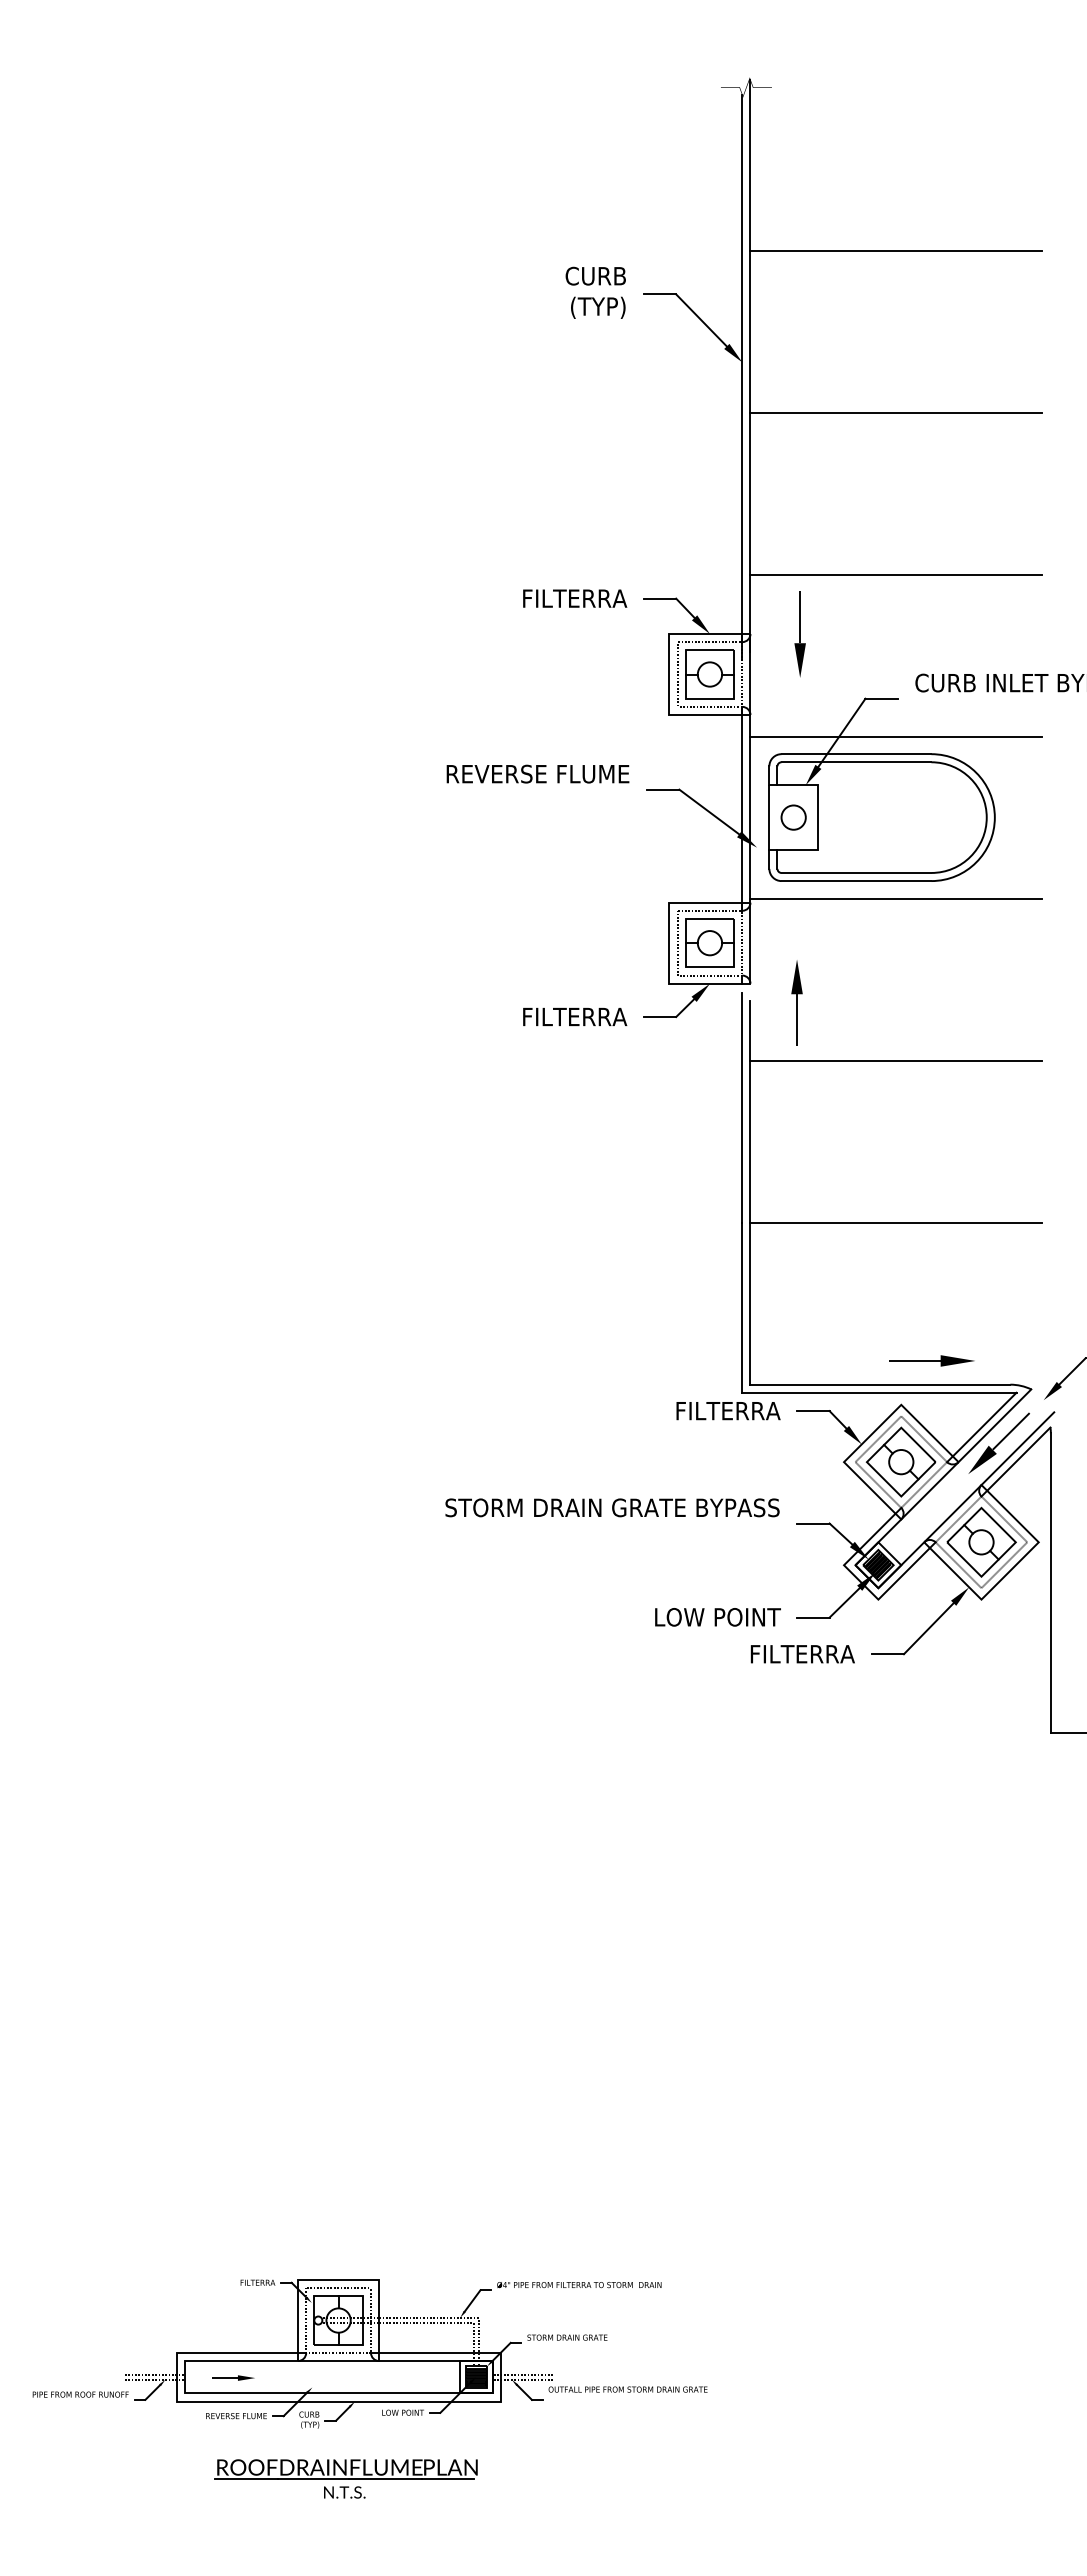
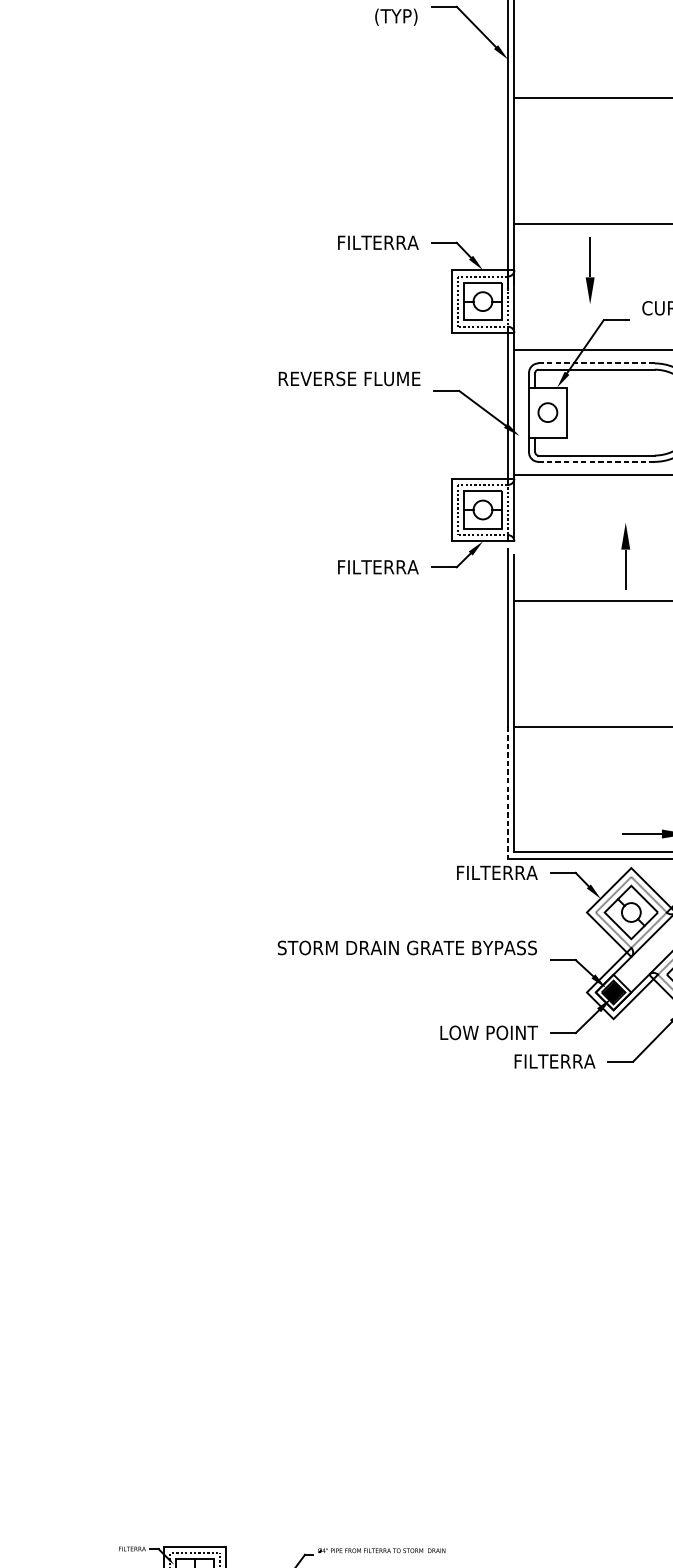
part: (799, 634) -> (589, 270), moved
line: (856, 754) -> (596, 363), solid -> dashed
line: (856, 881) -> (596, 462), solid -> dashed
part: (796, 1002) -> (625, 556), moved
line: (742, 1308) -> (508, 793), solid -> dashed

